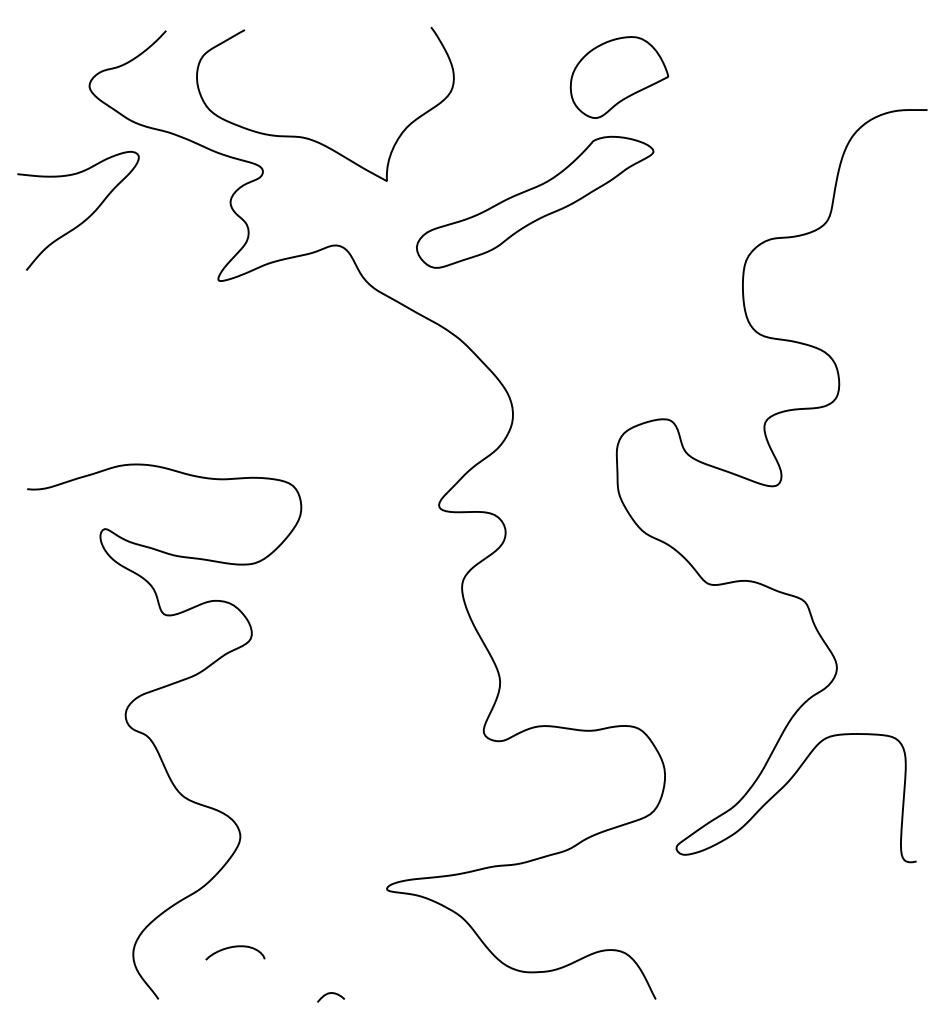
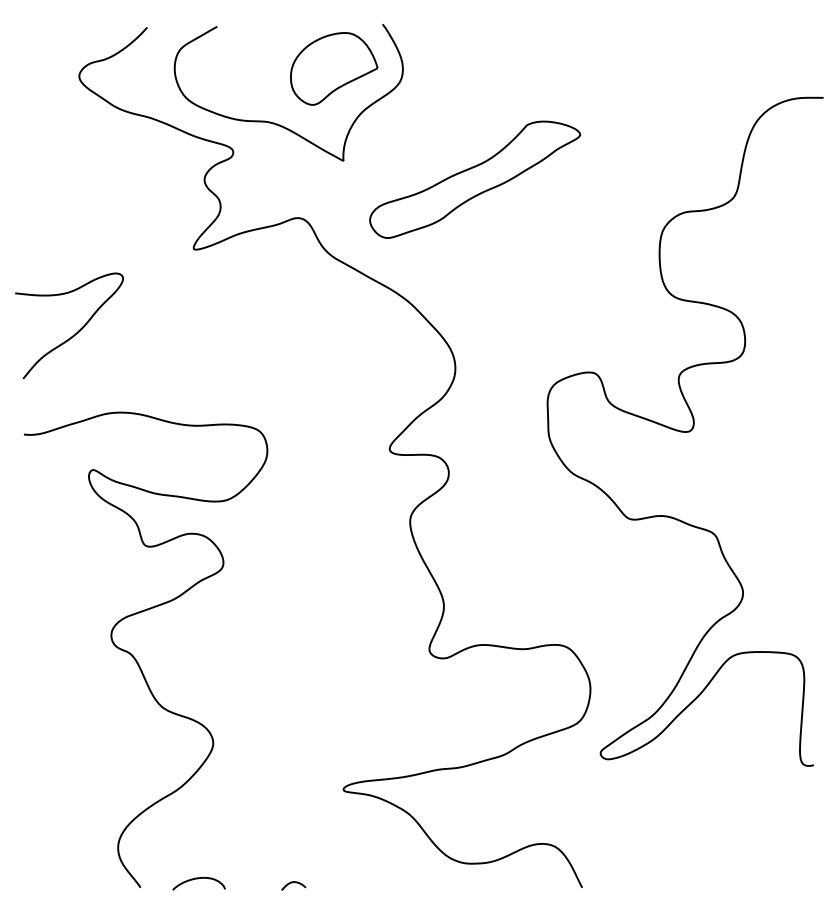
part: (619, 77) -> (334, 68), moved
curve: (84, 219) -> (74, 333), moved
curve: (235, 947) -> (199, 878), moved

